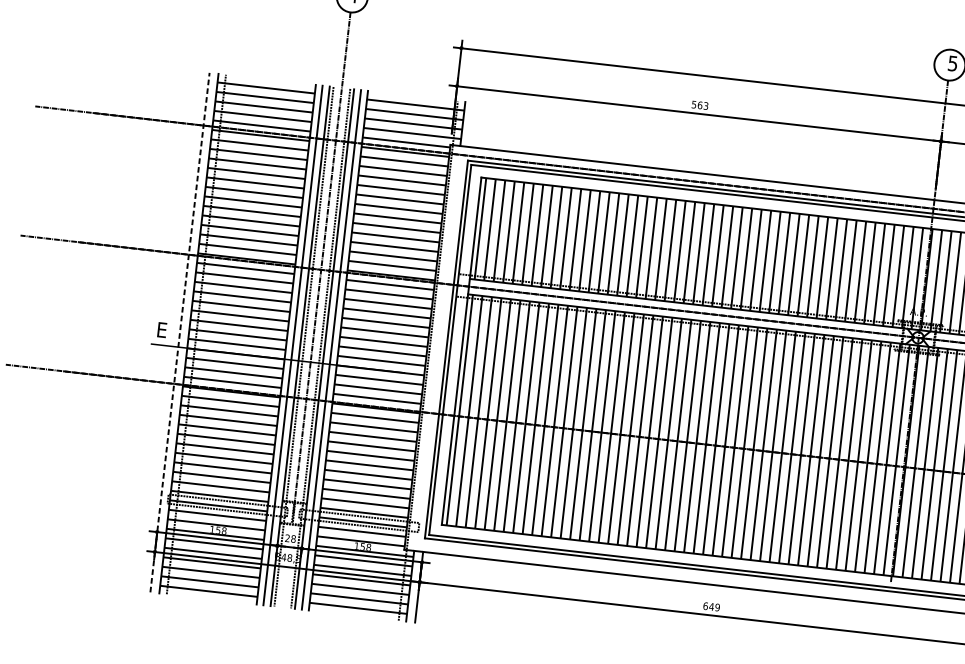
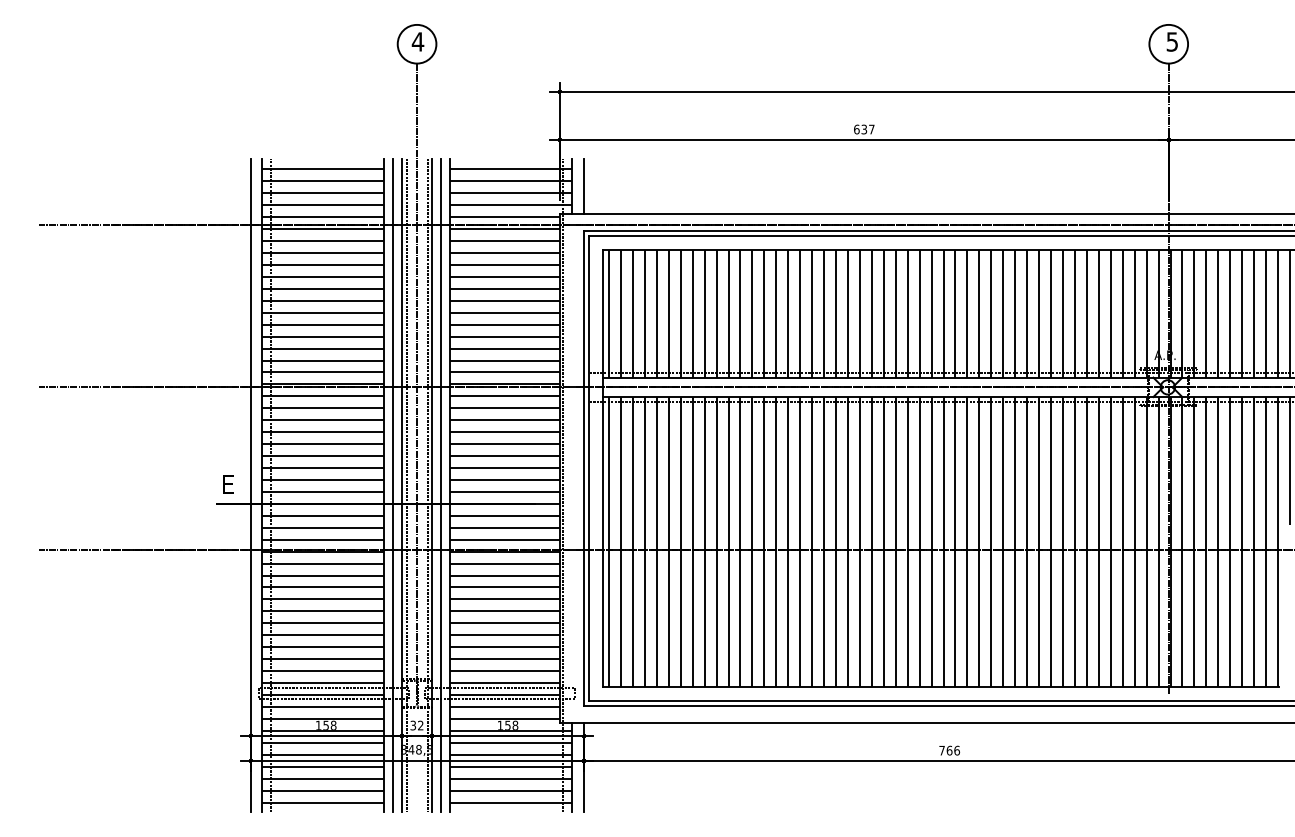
text: (700, 105) -> (864, 129), 563 -> 637
line: (471, 124) -> (583, 185), added
line: (179, 332) -> (250, 485), dashed -> solid
text: (290, 538) -> (416, 725), 28 -> 32
text: (711, 606) -> (949, 750), 649 -> 766

